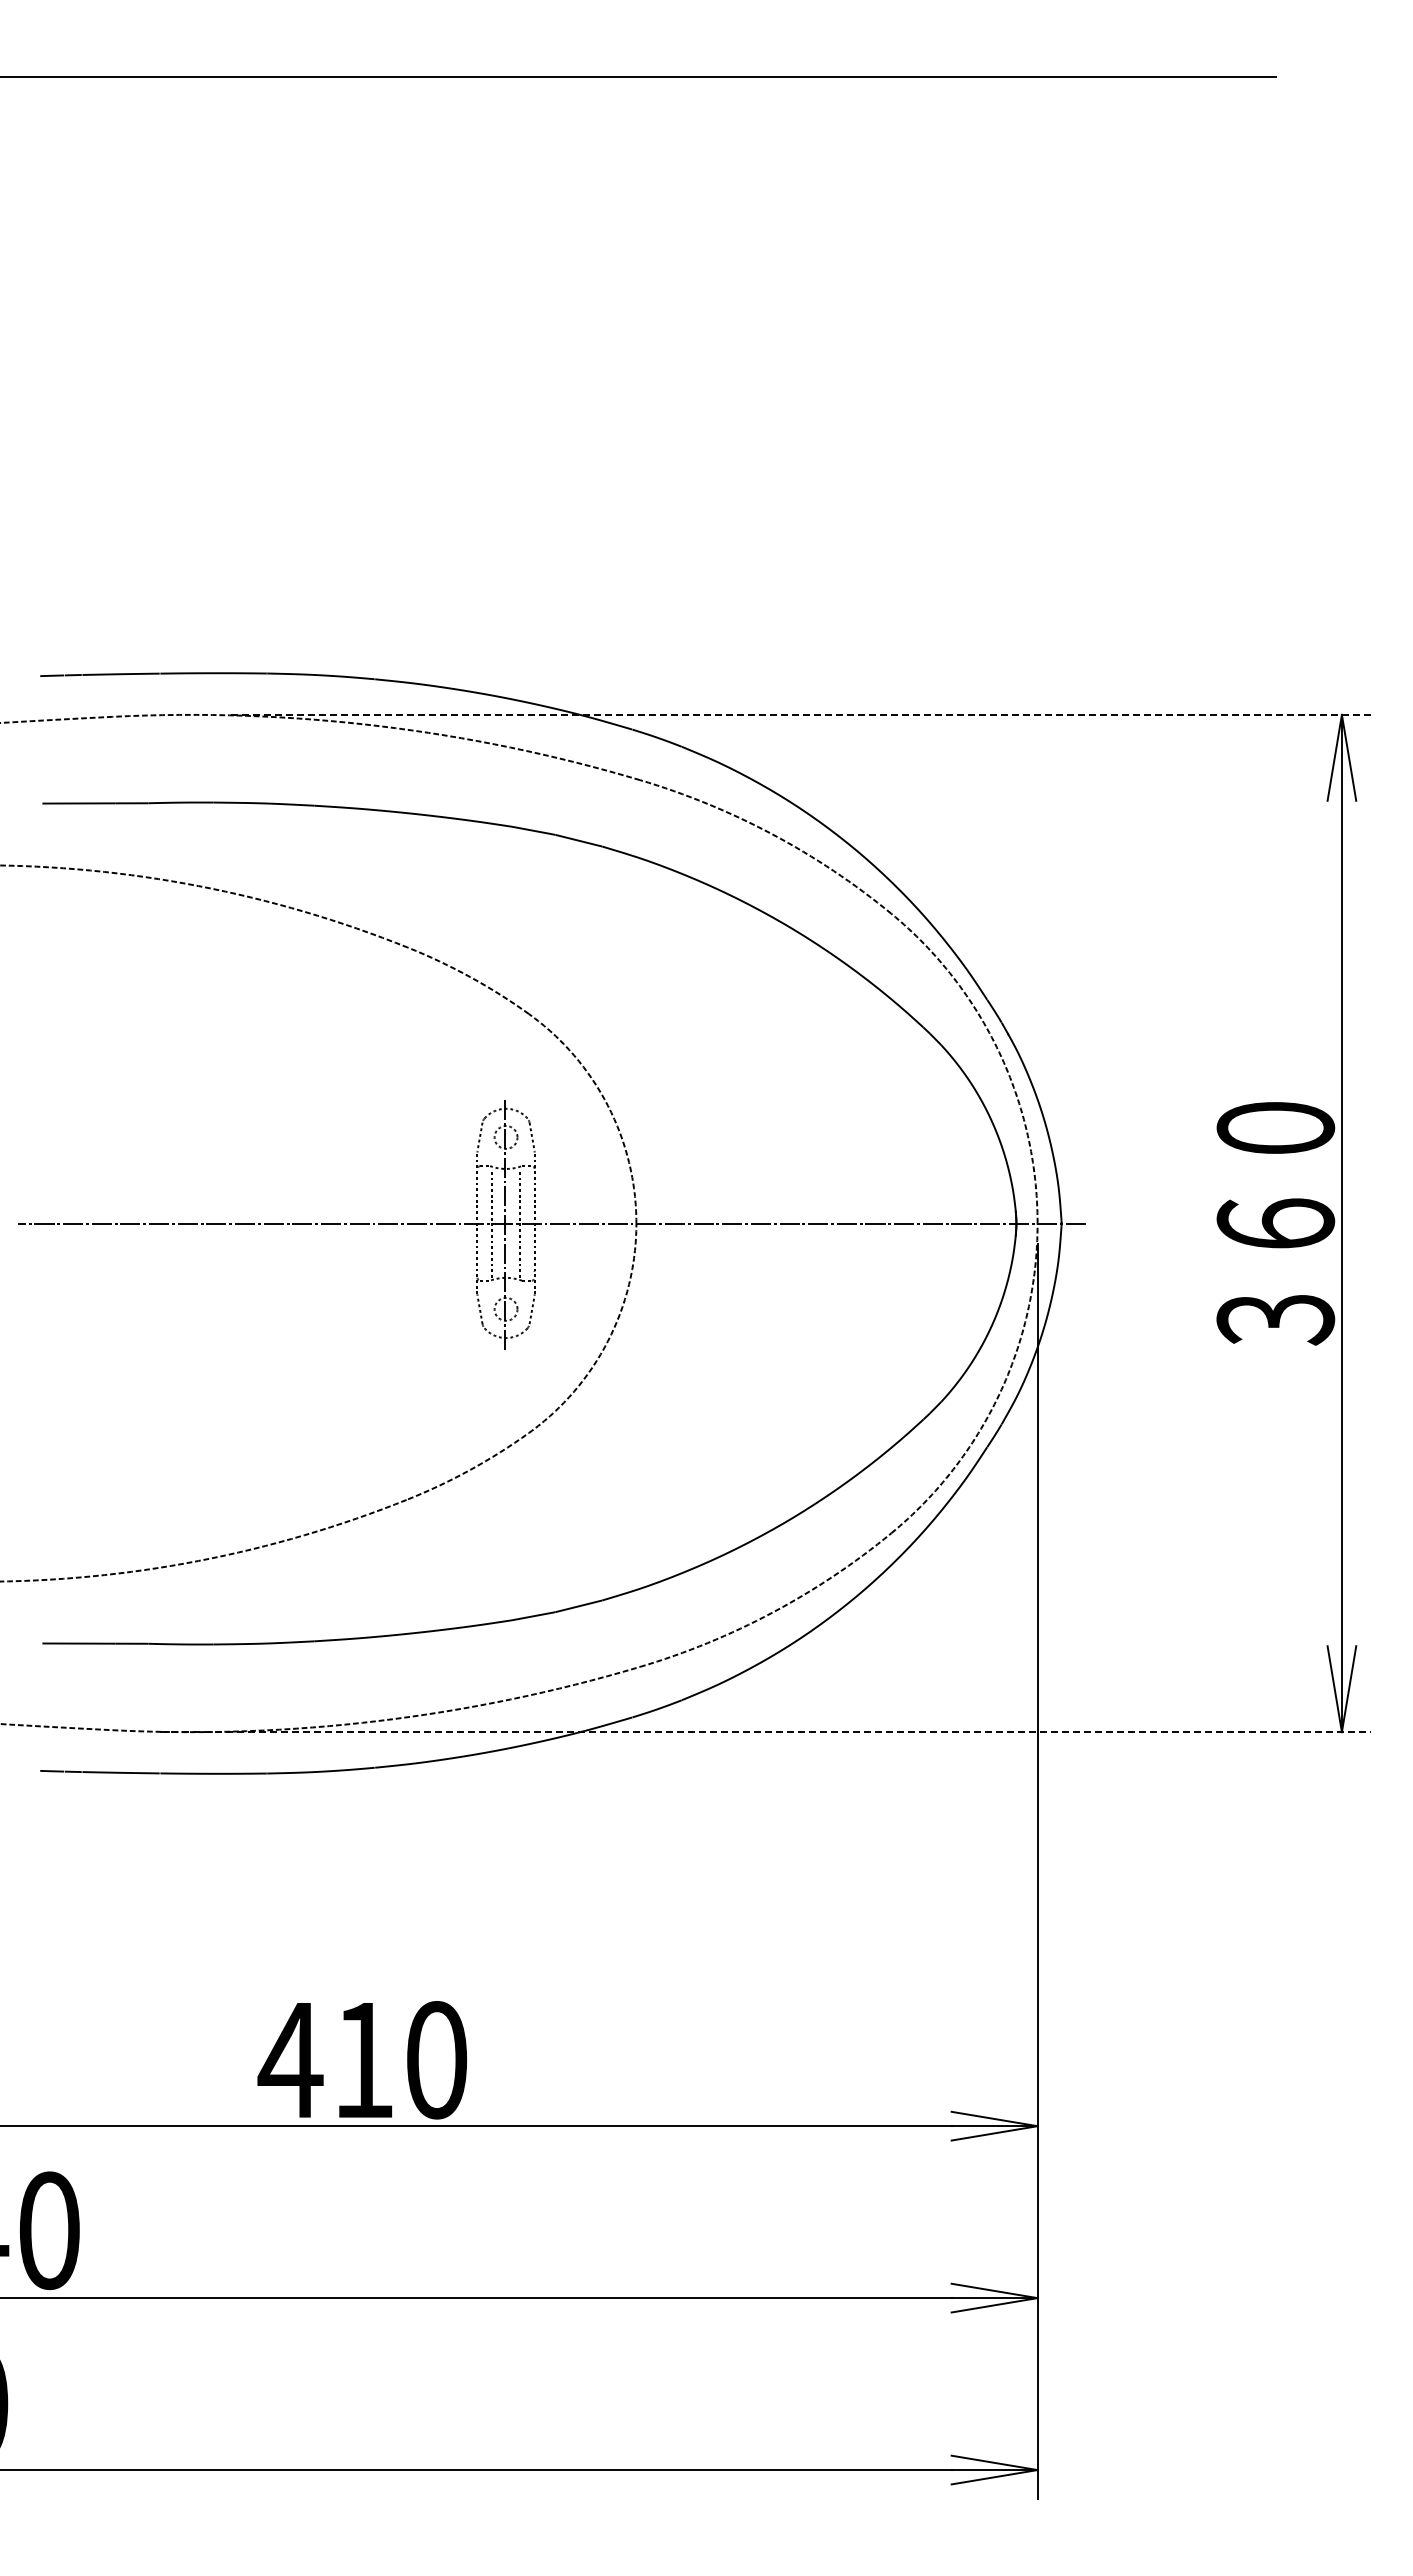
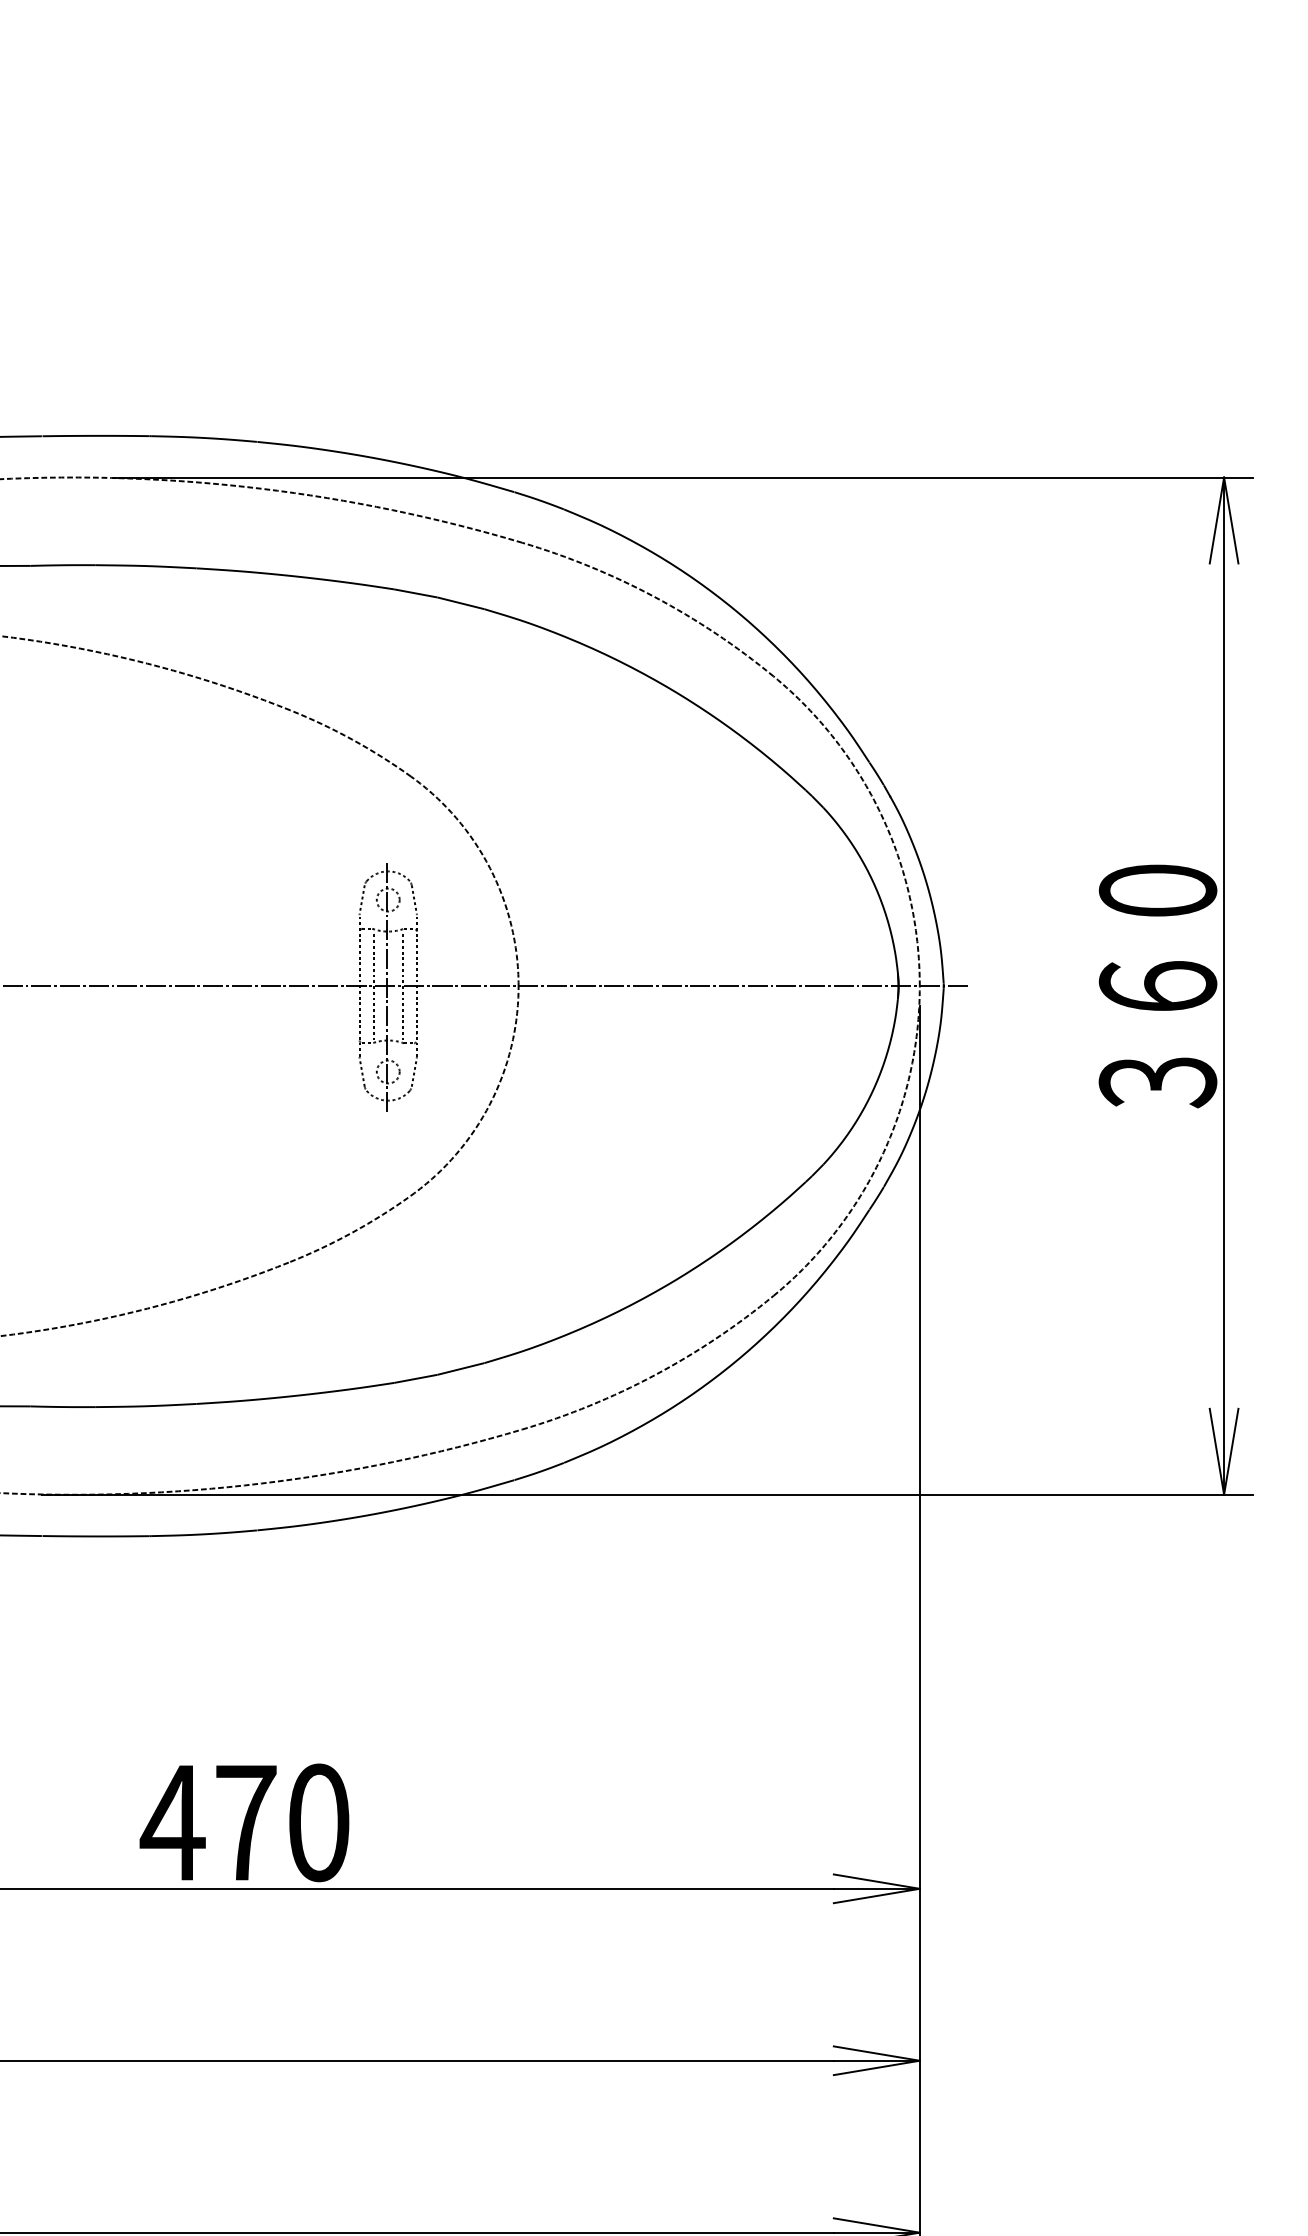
line: (800, 714) -> (682, 477), dashed -> solid
line: (765, 1732) -> (647, 1495), dashed -> solid
text: (364, 2060) -> (246, 1823), 410 -> 470

